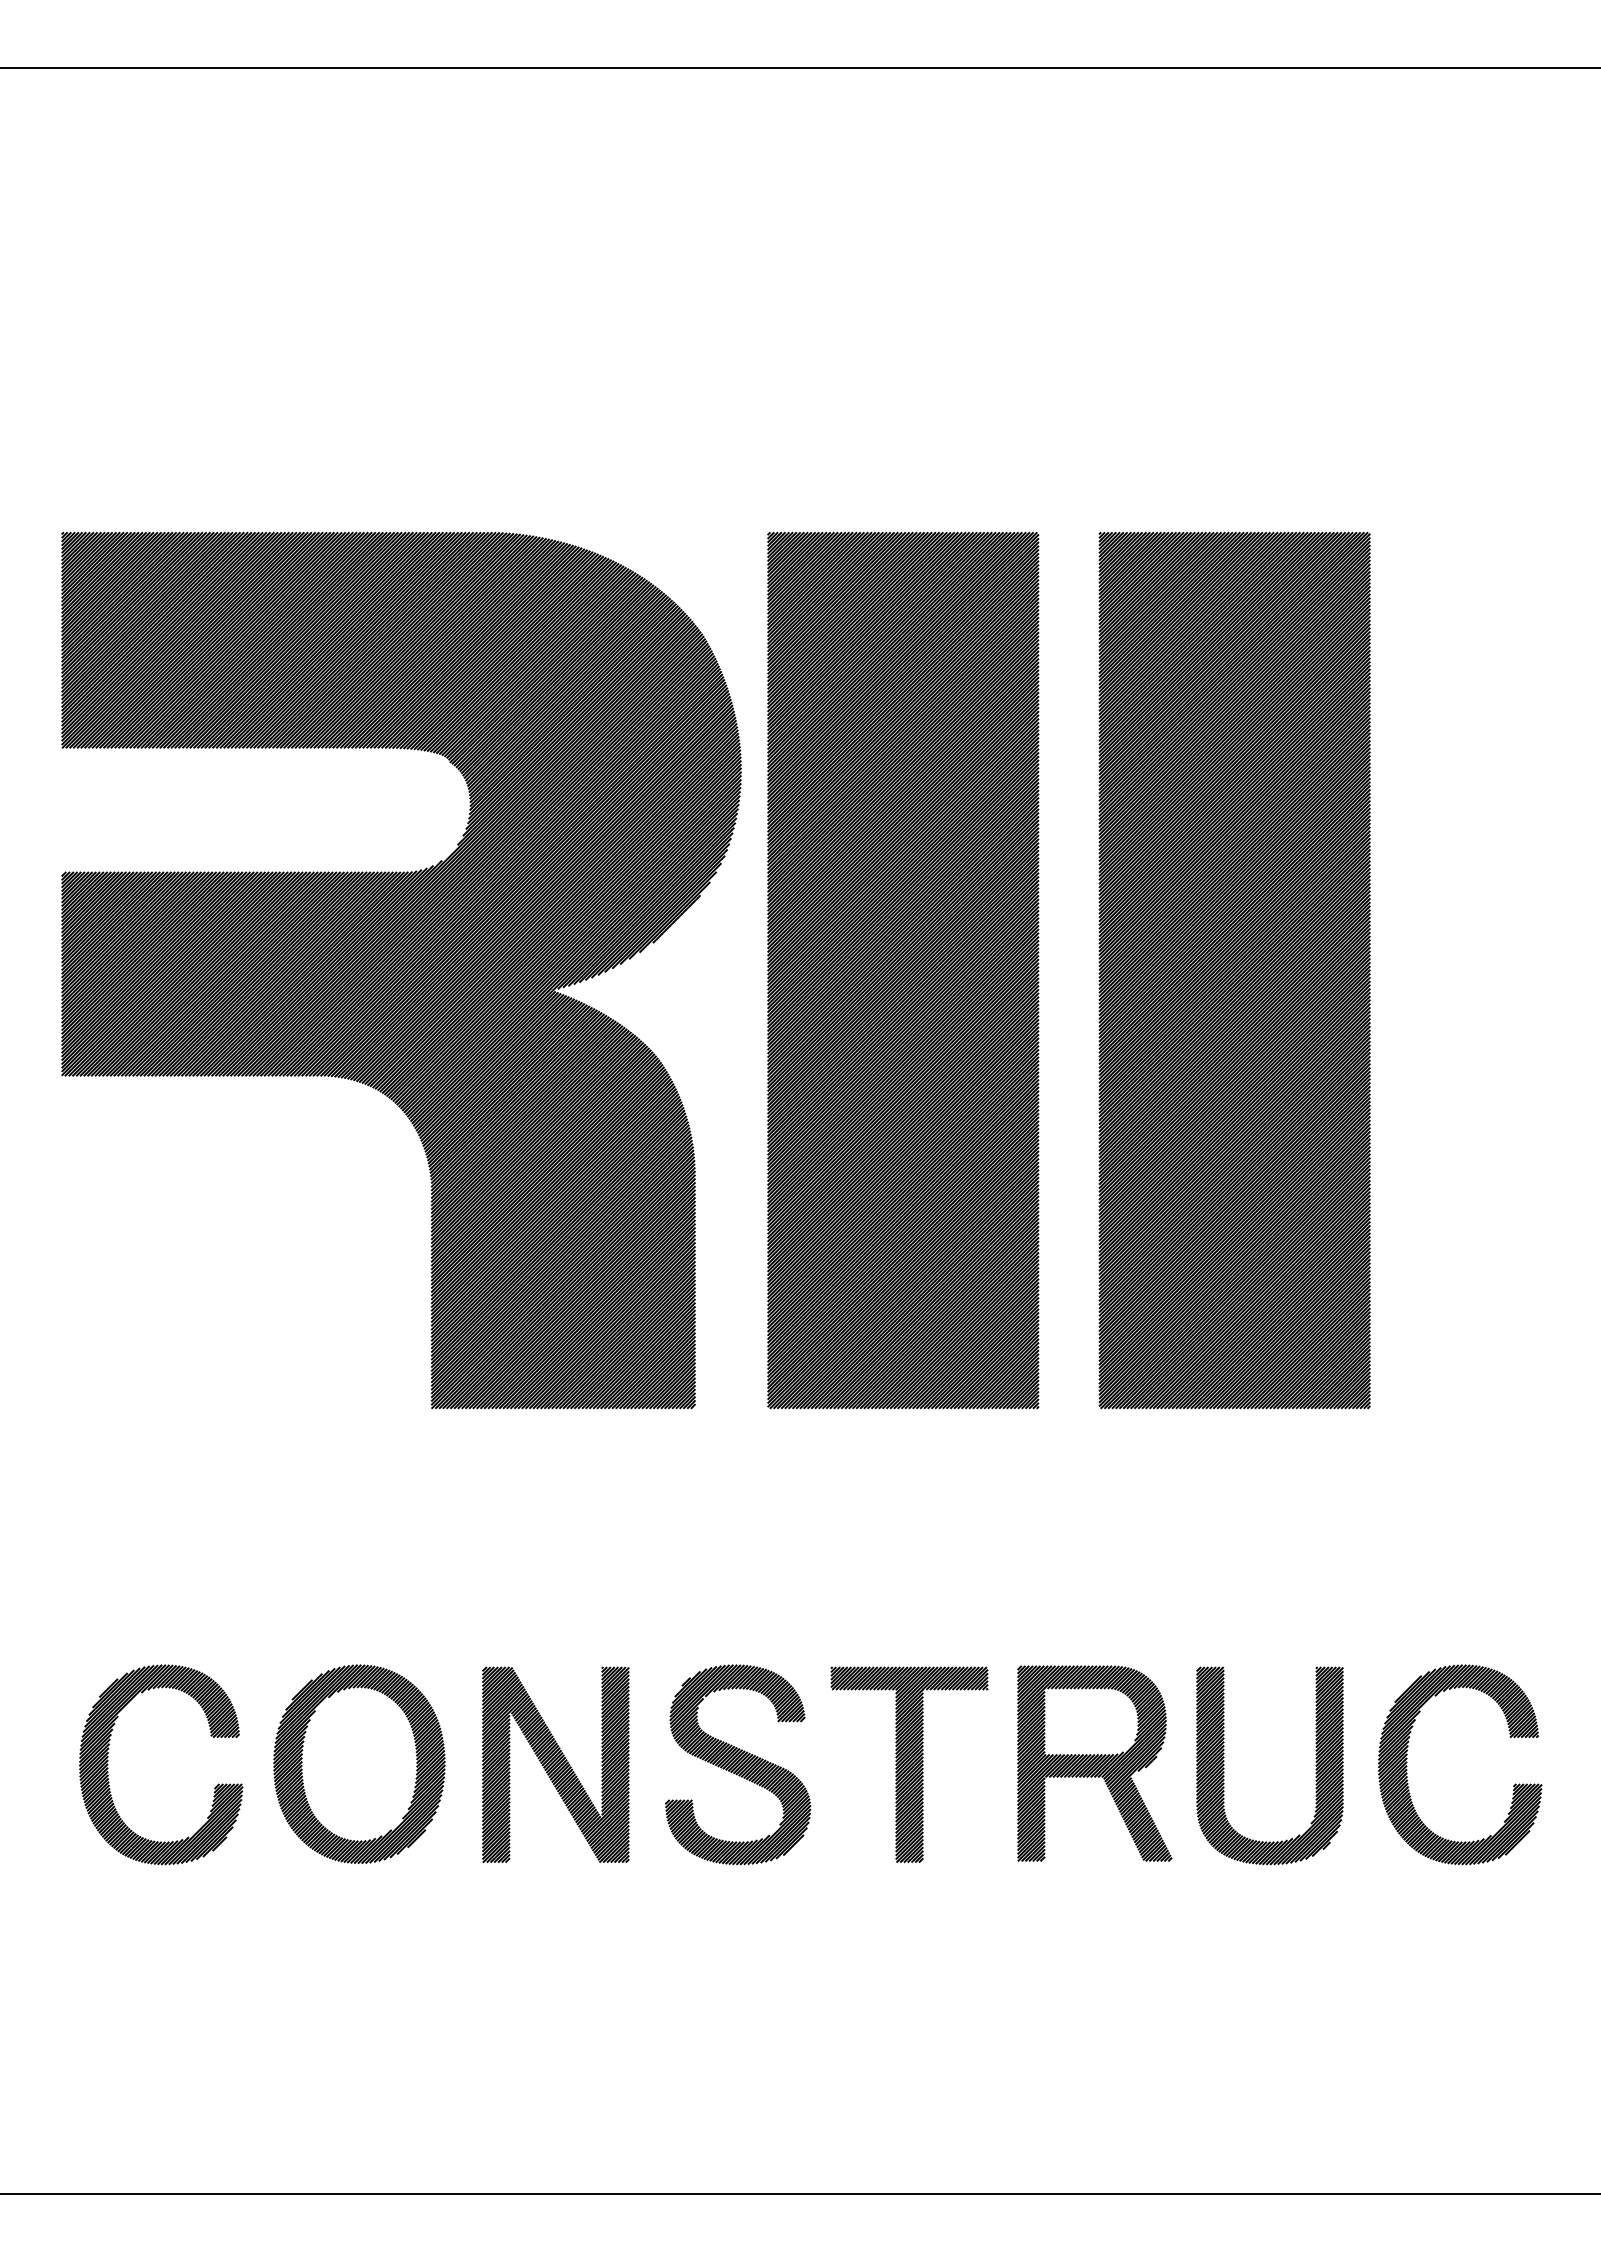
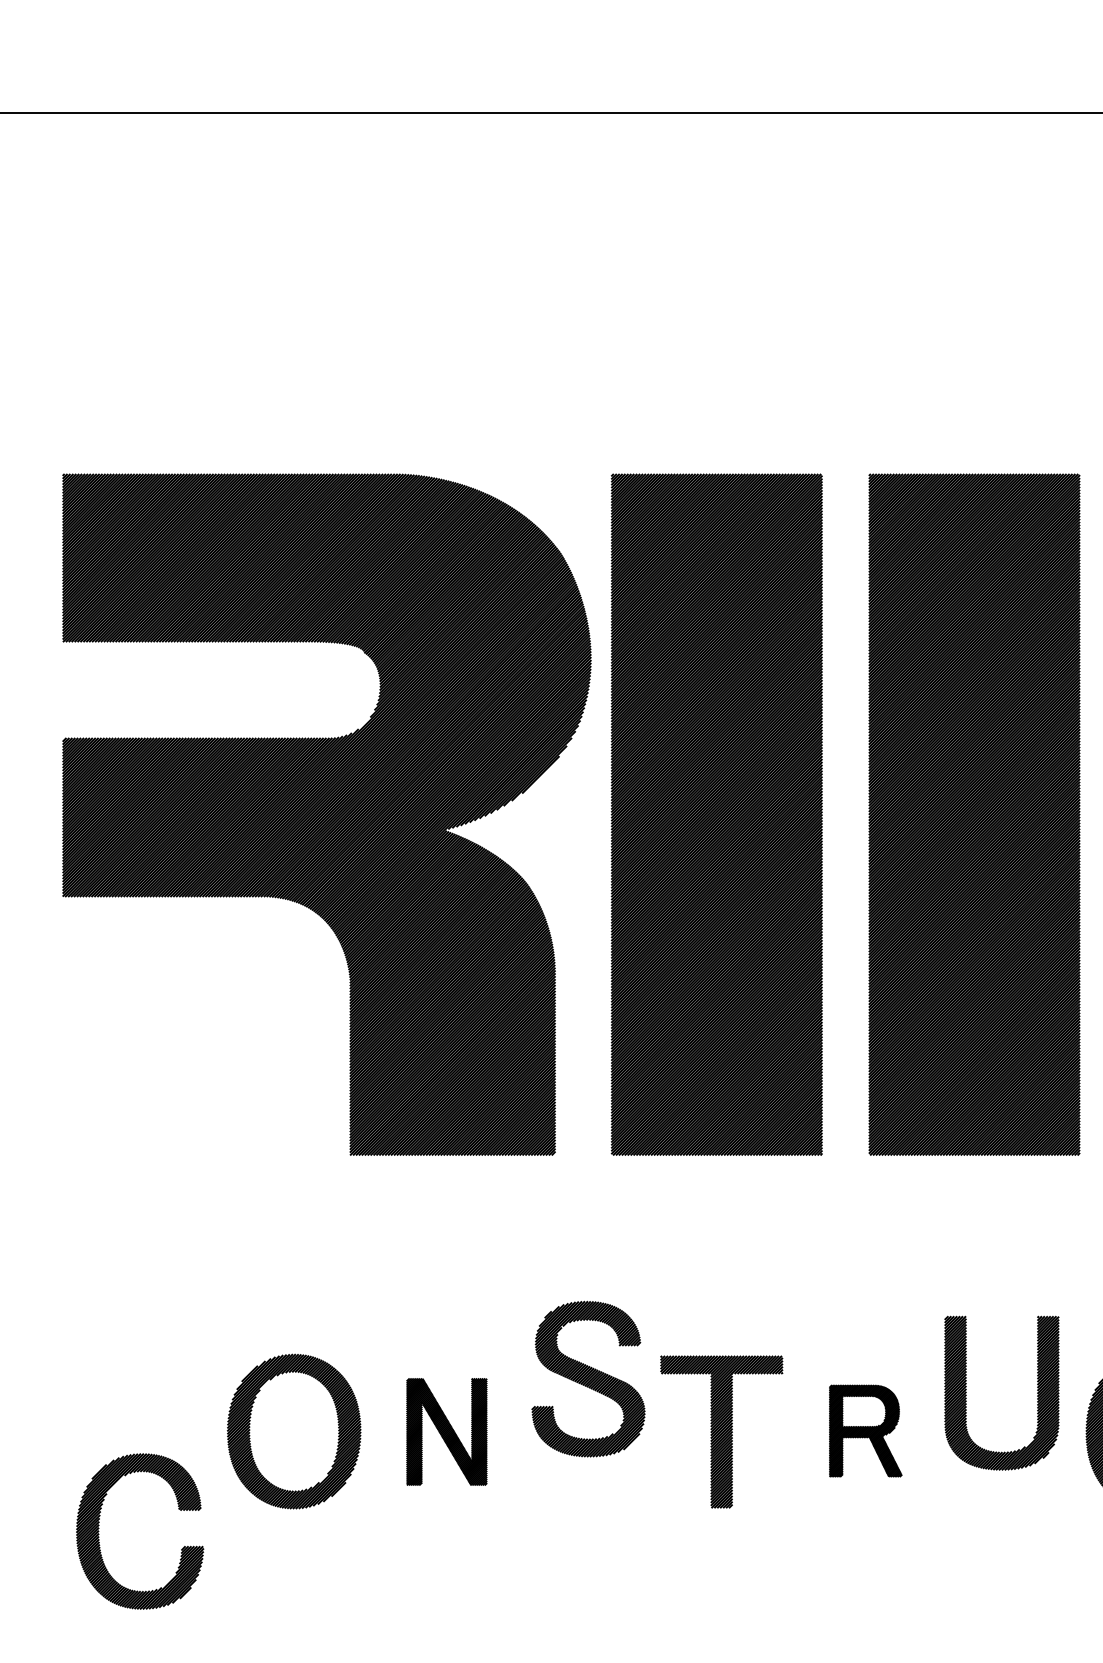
part: (1094, 1763) -> (865, 1431), size x0.6
part: (108, 1764) -> (99, 1531), moved
part: (555, 1764) -> (446, 1431), size x0.7
part: (737, 1764) -> (588, 1378), moved
part: (1224, 1765) -> (966, 1392), moved

